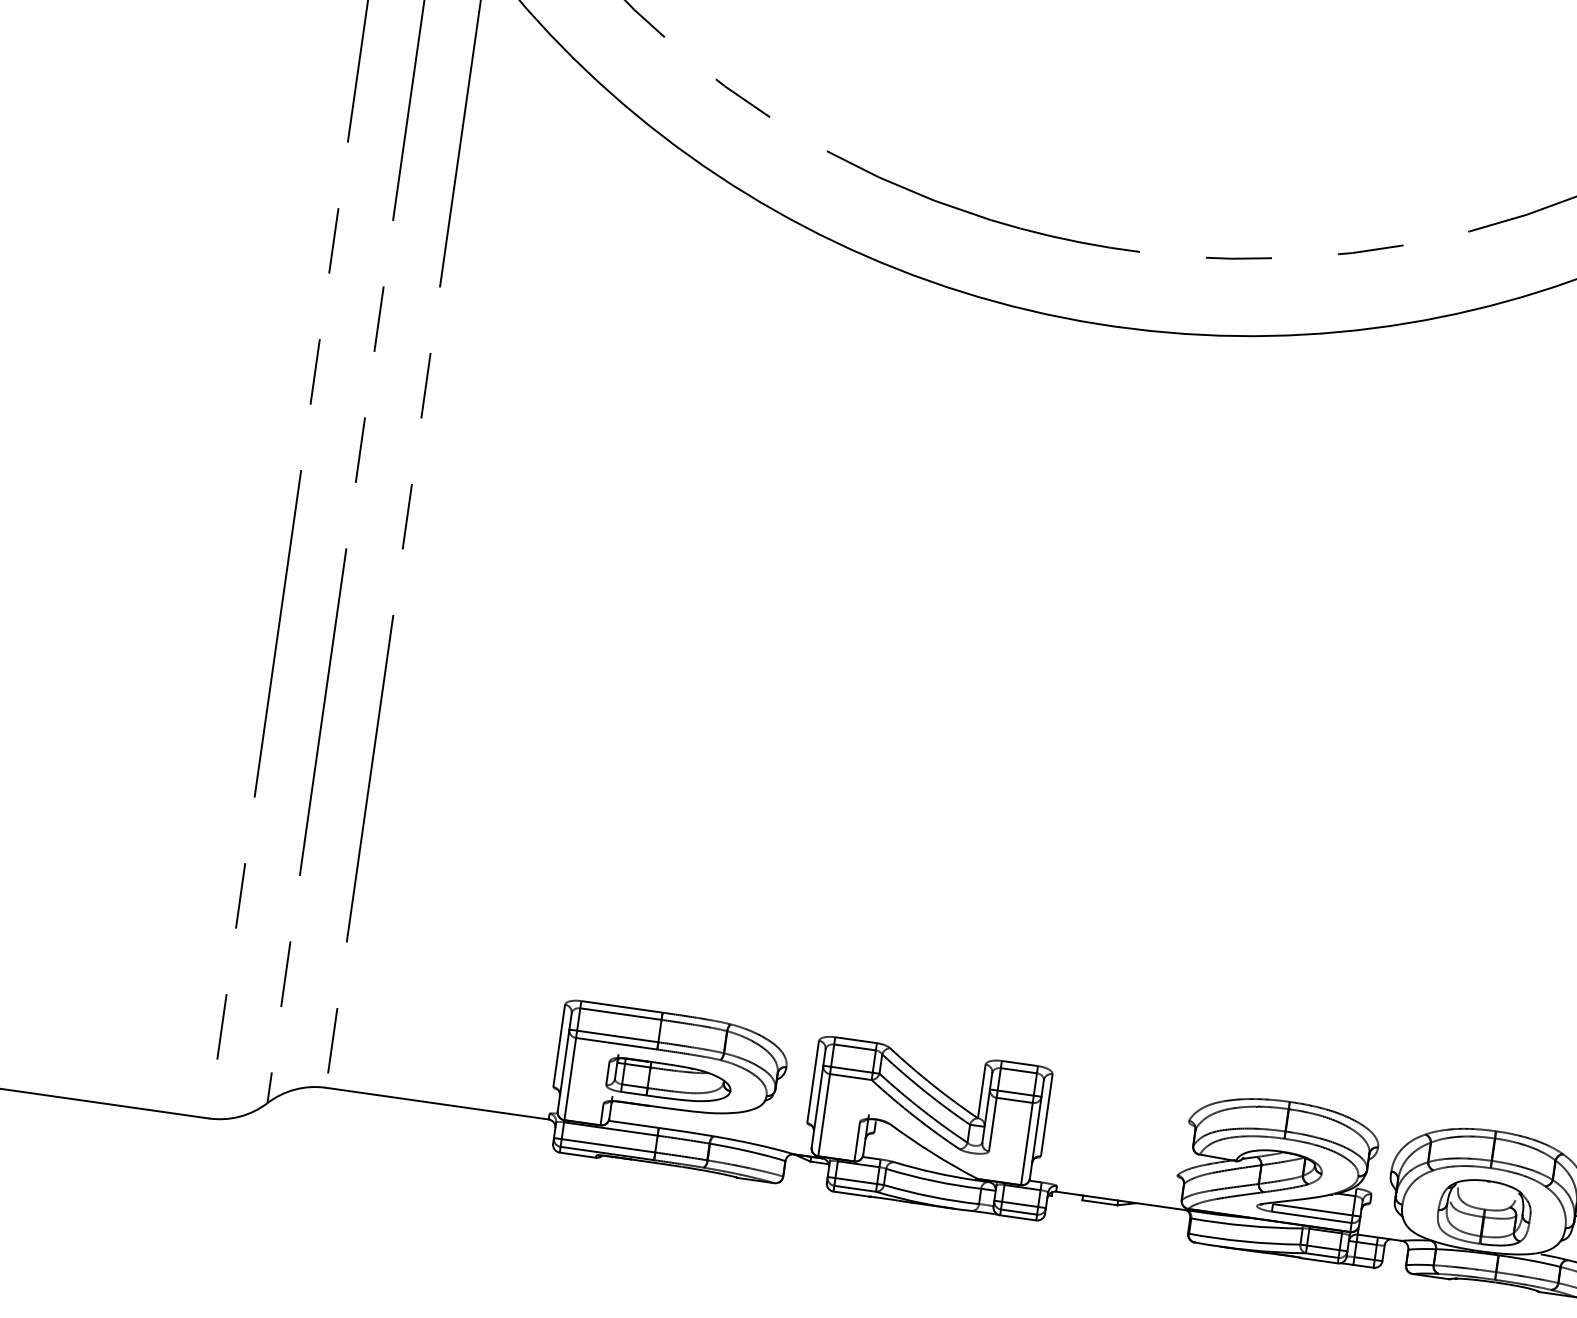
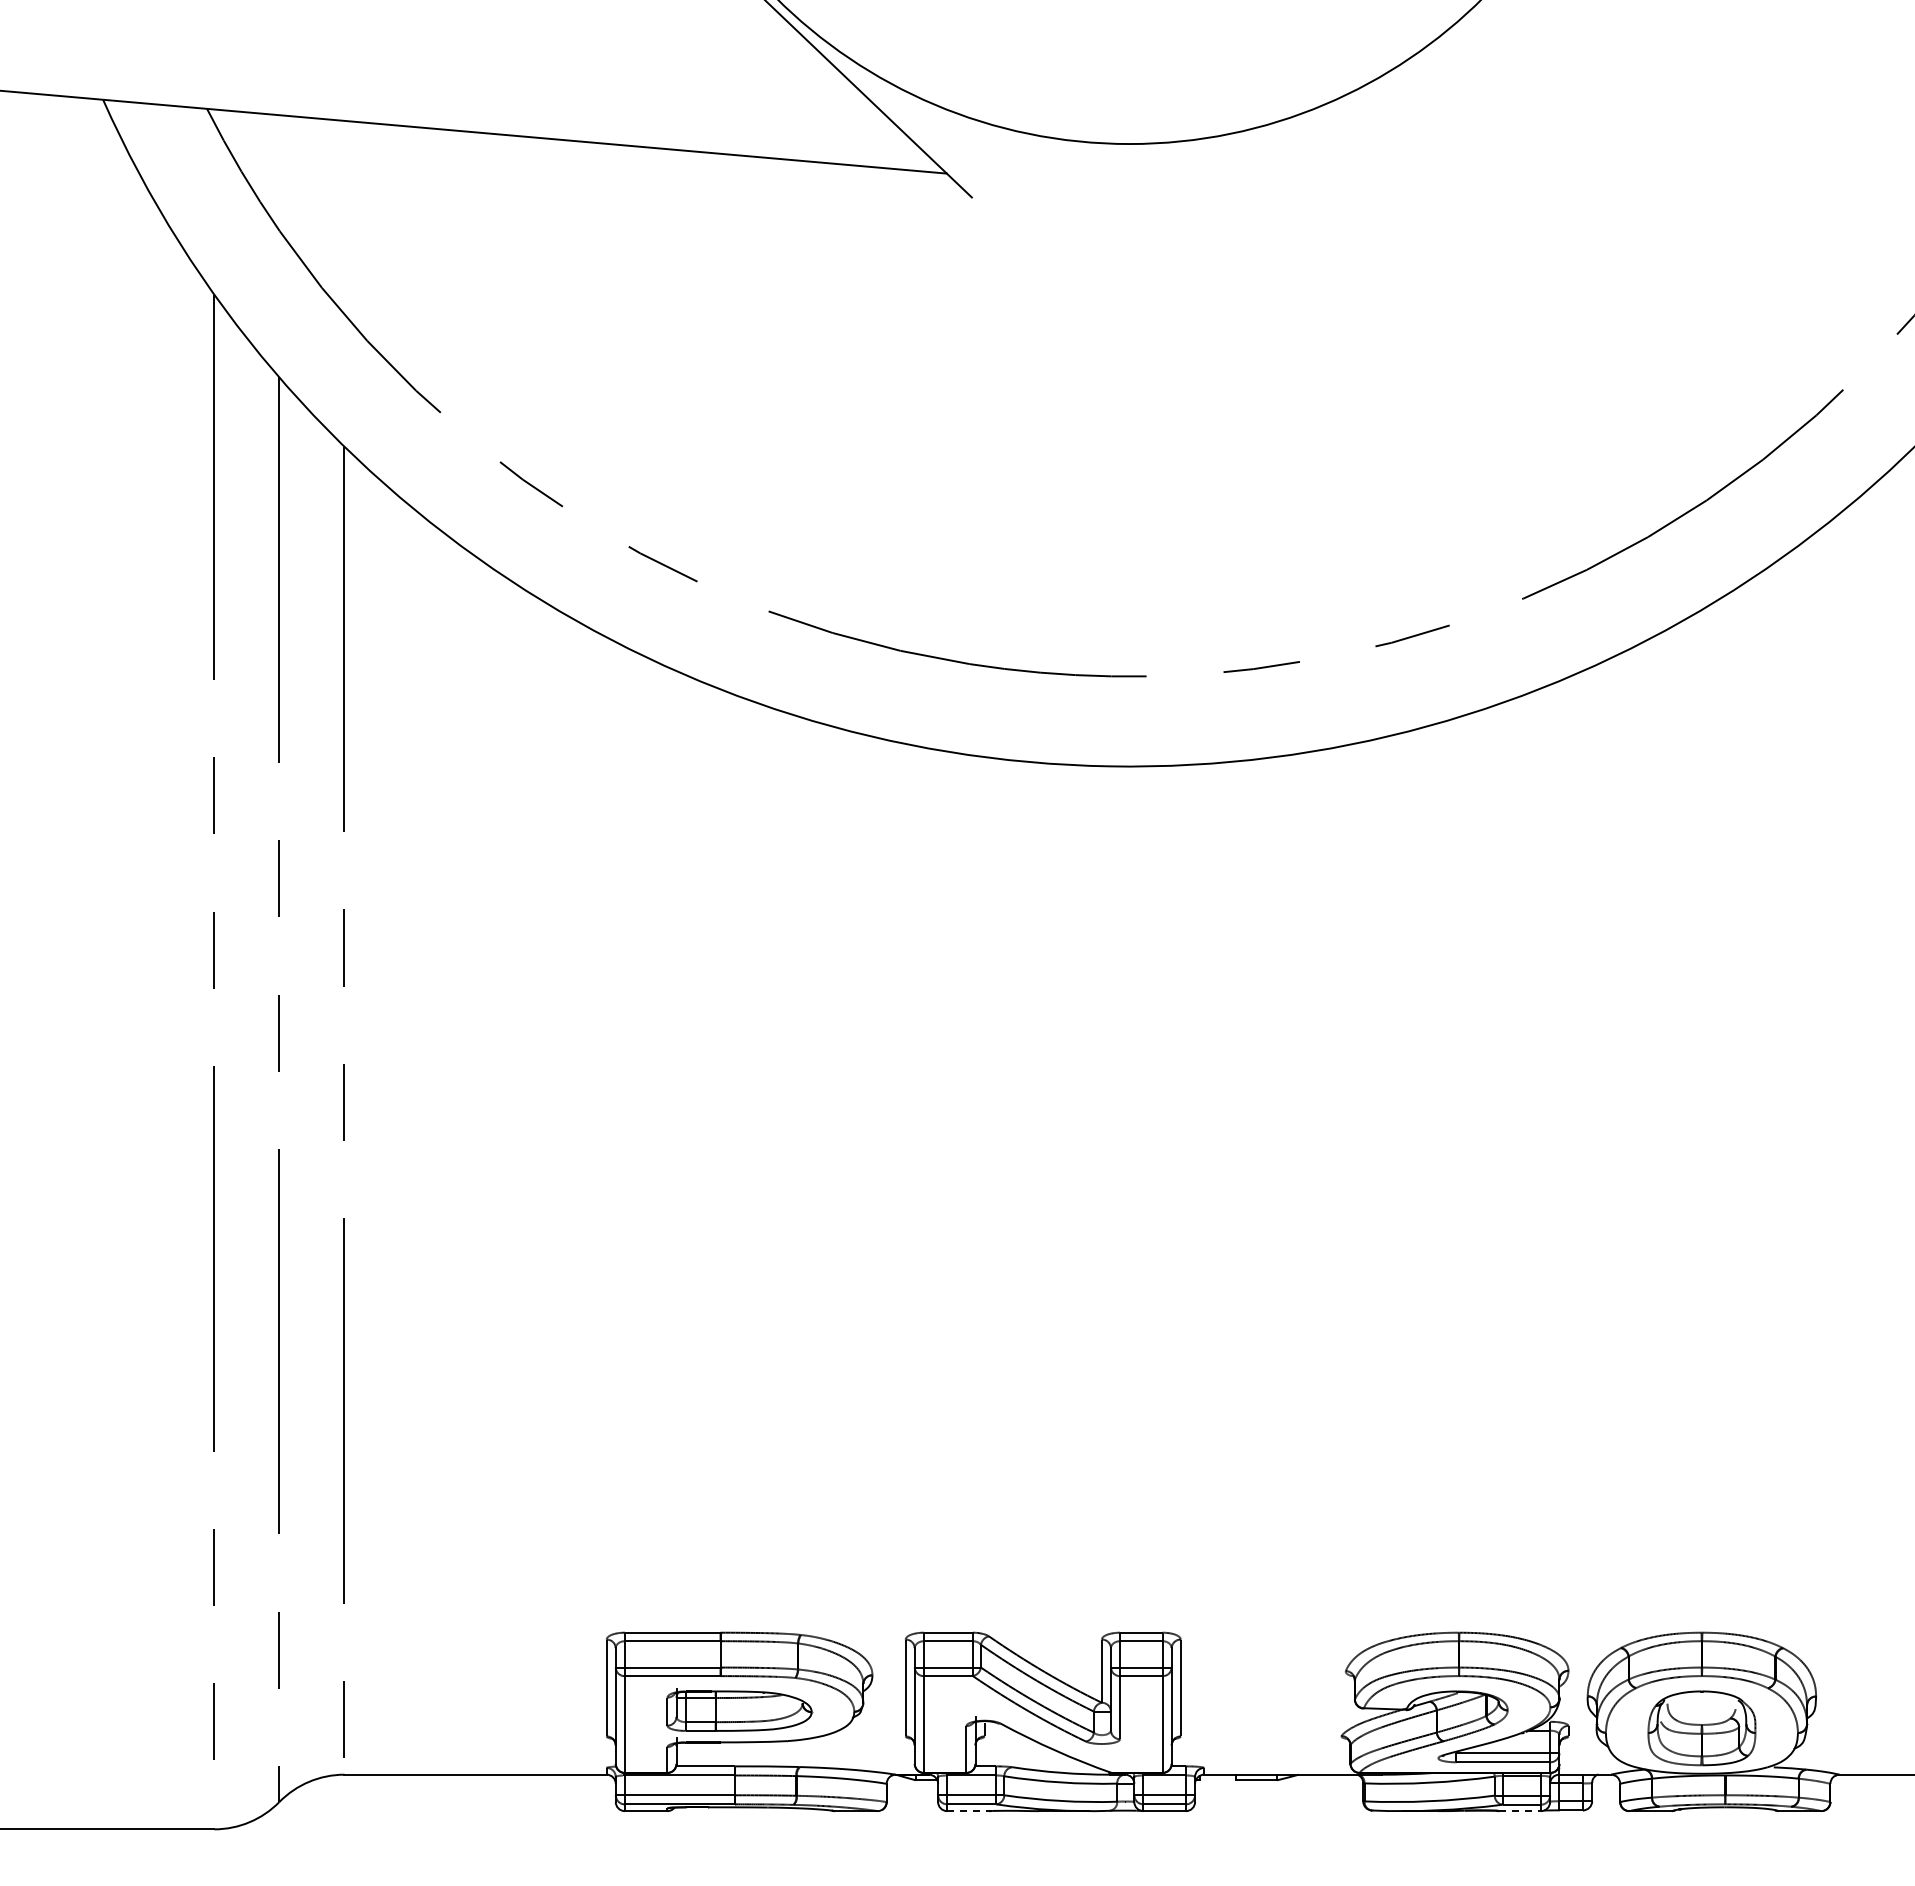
line: (851, 1194) -> (968, 1811), solid -> dashed
line: (1320, 1261) -> (1520, 1811), solid -> dashed

